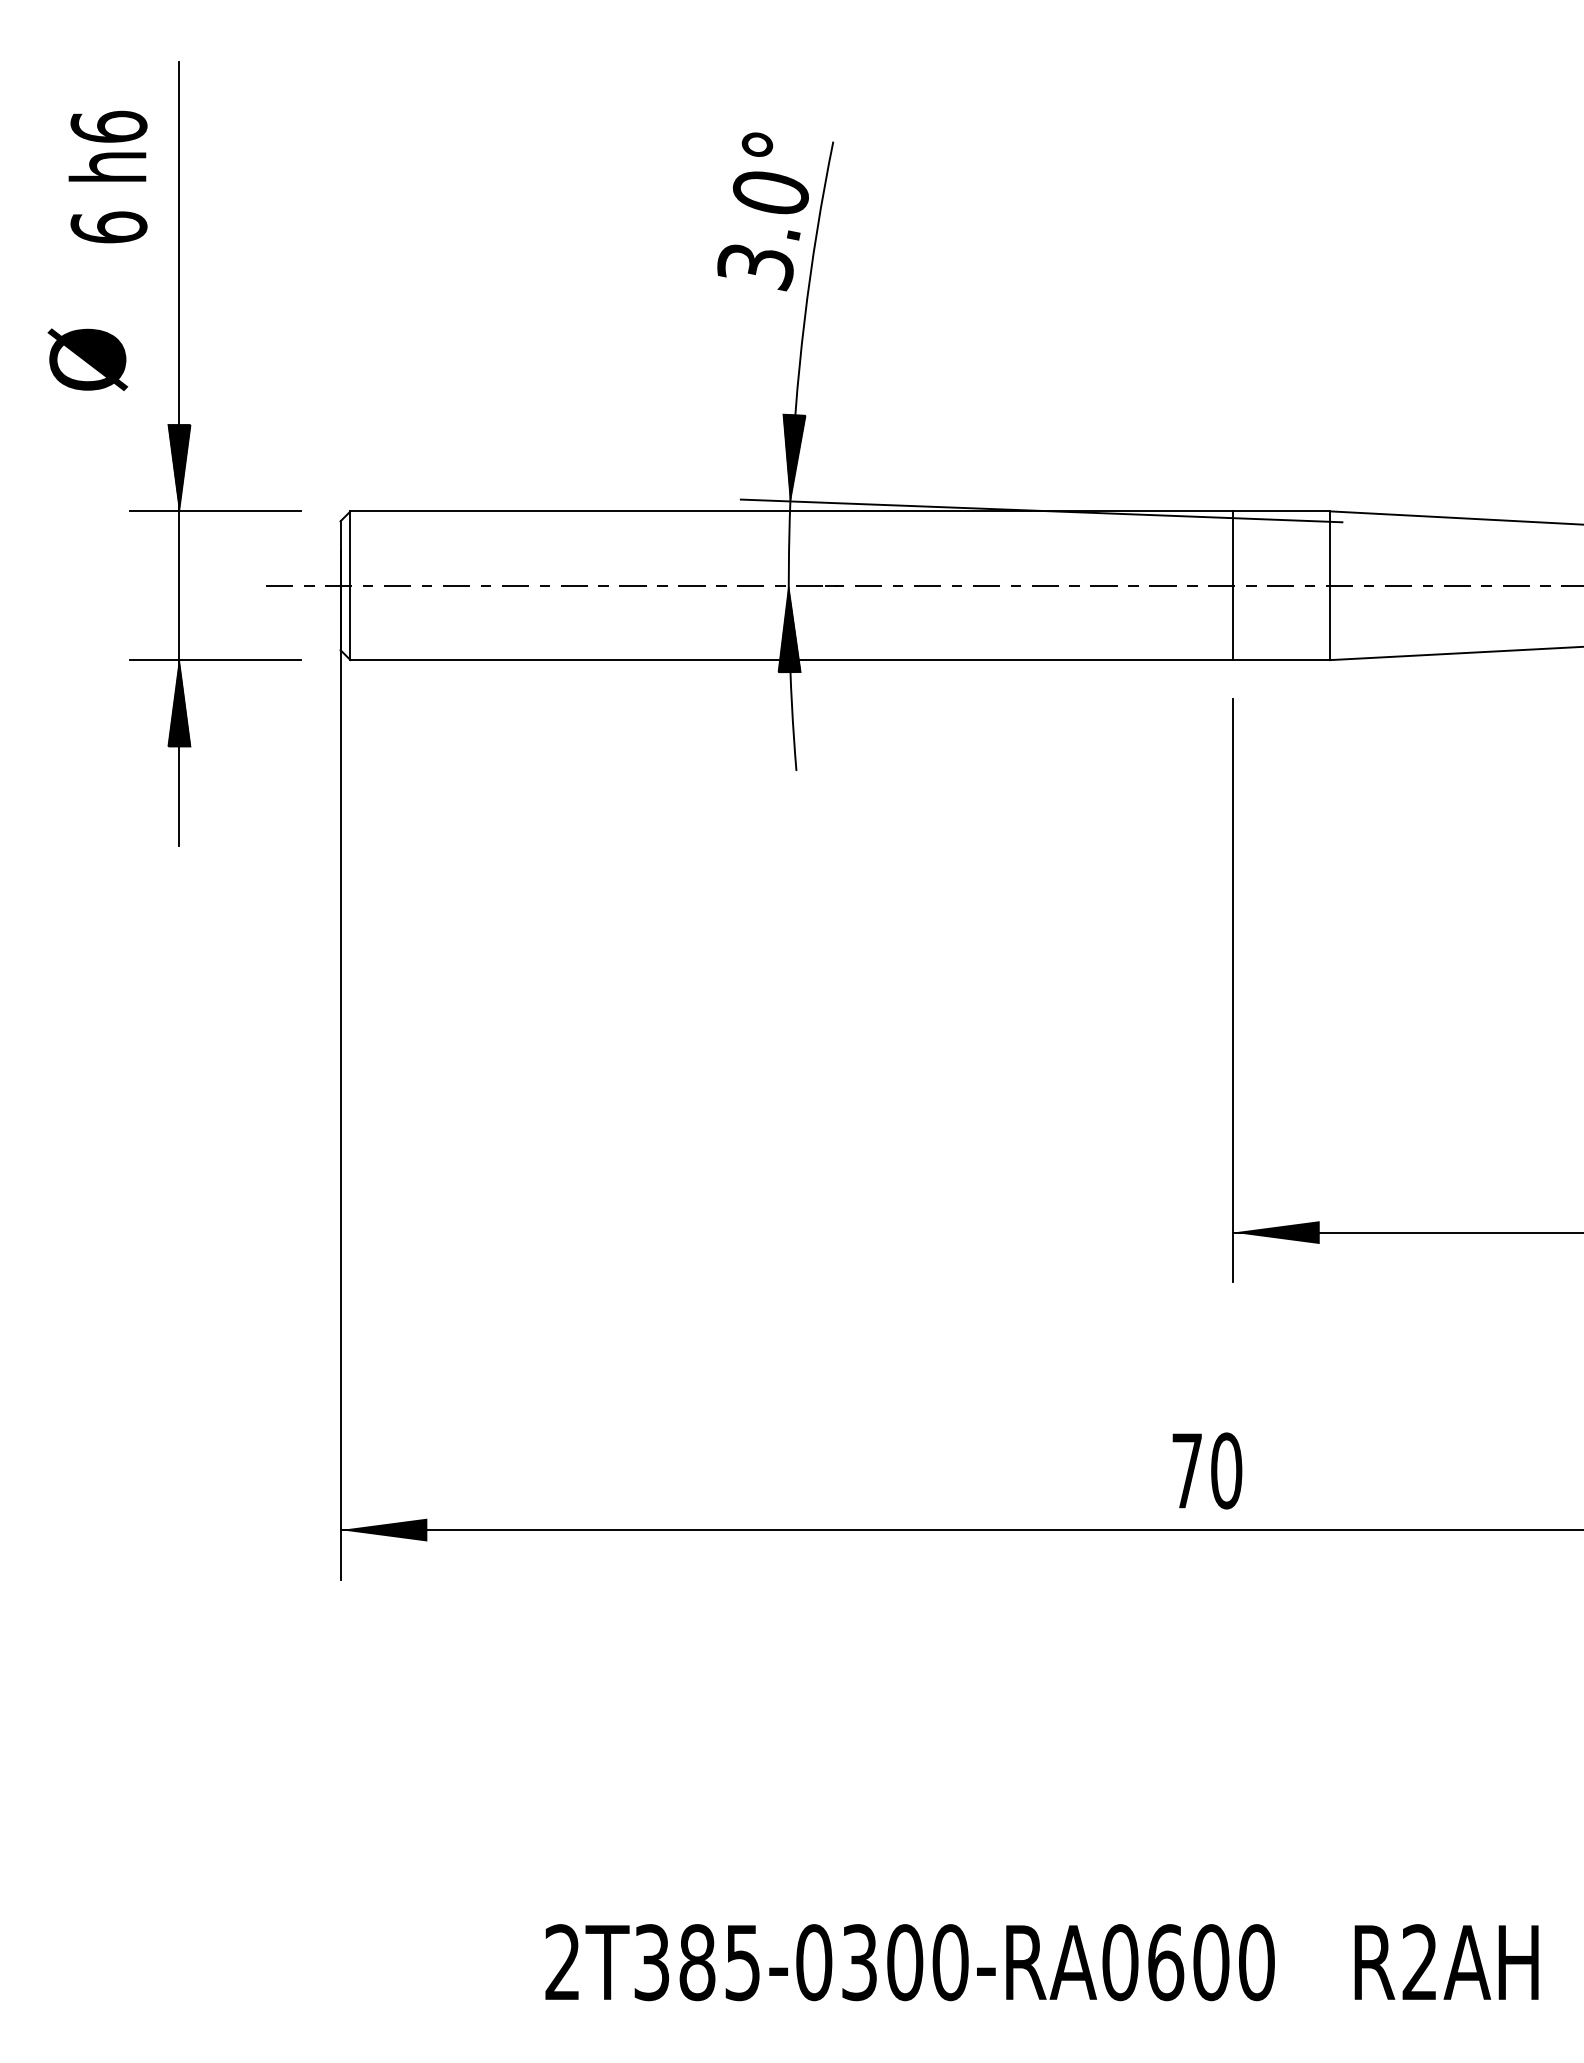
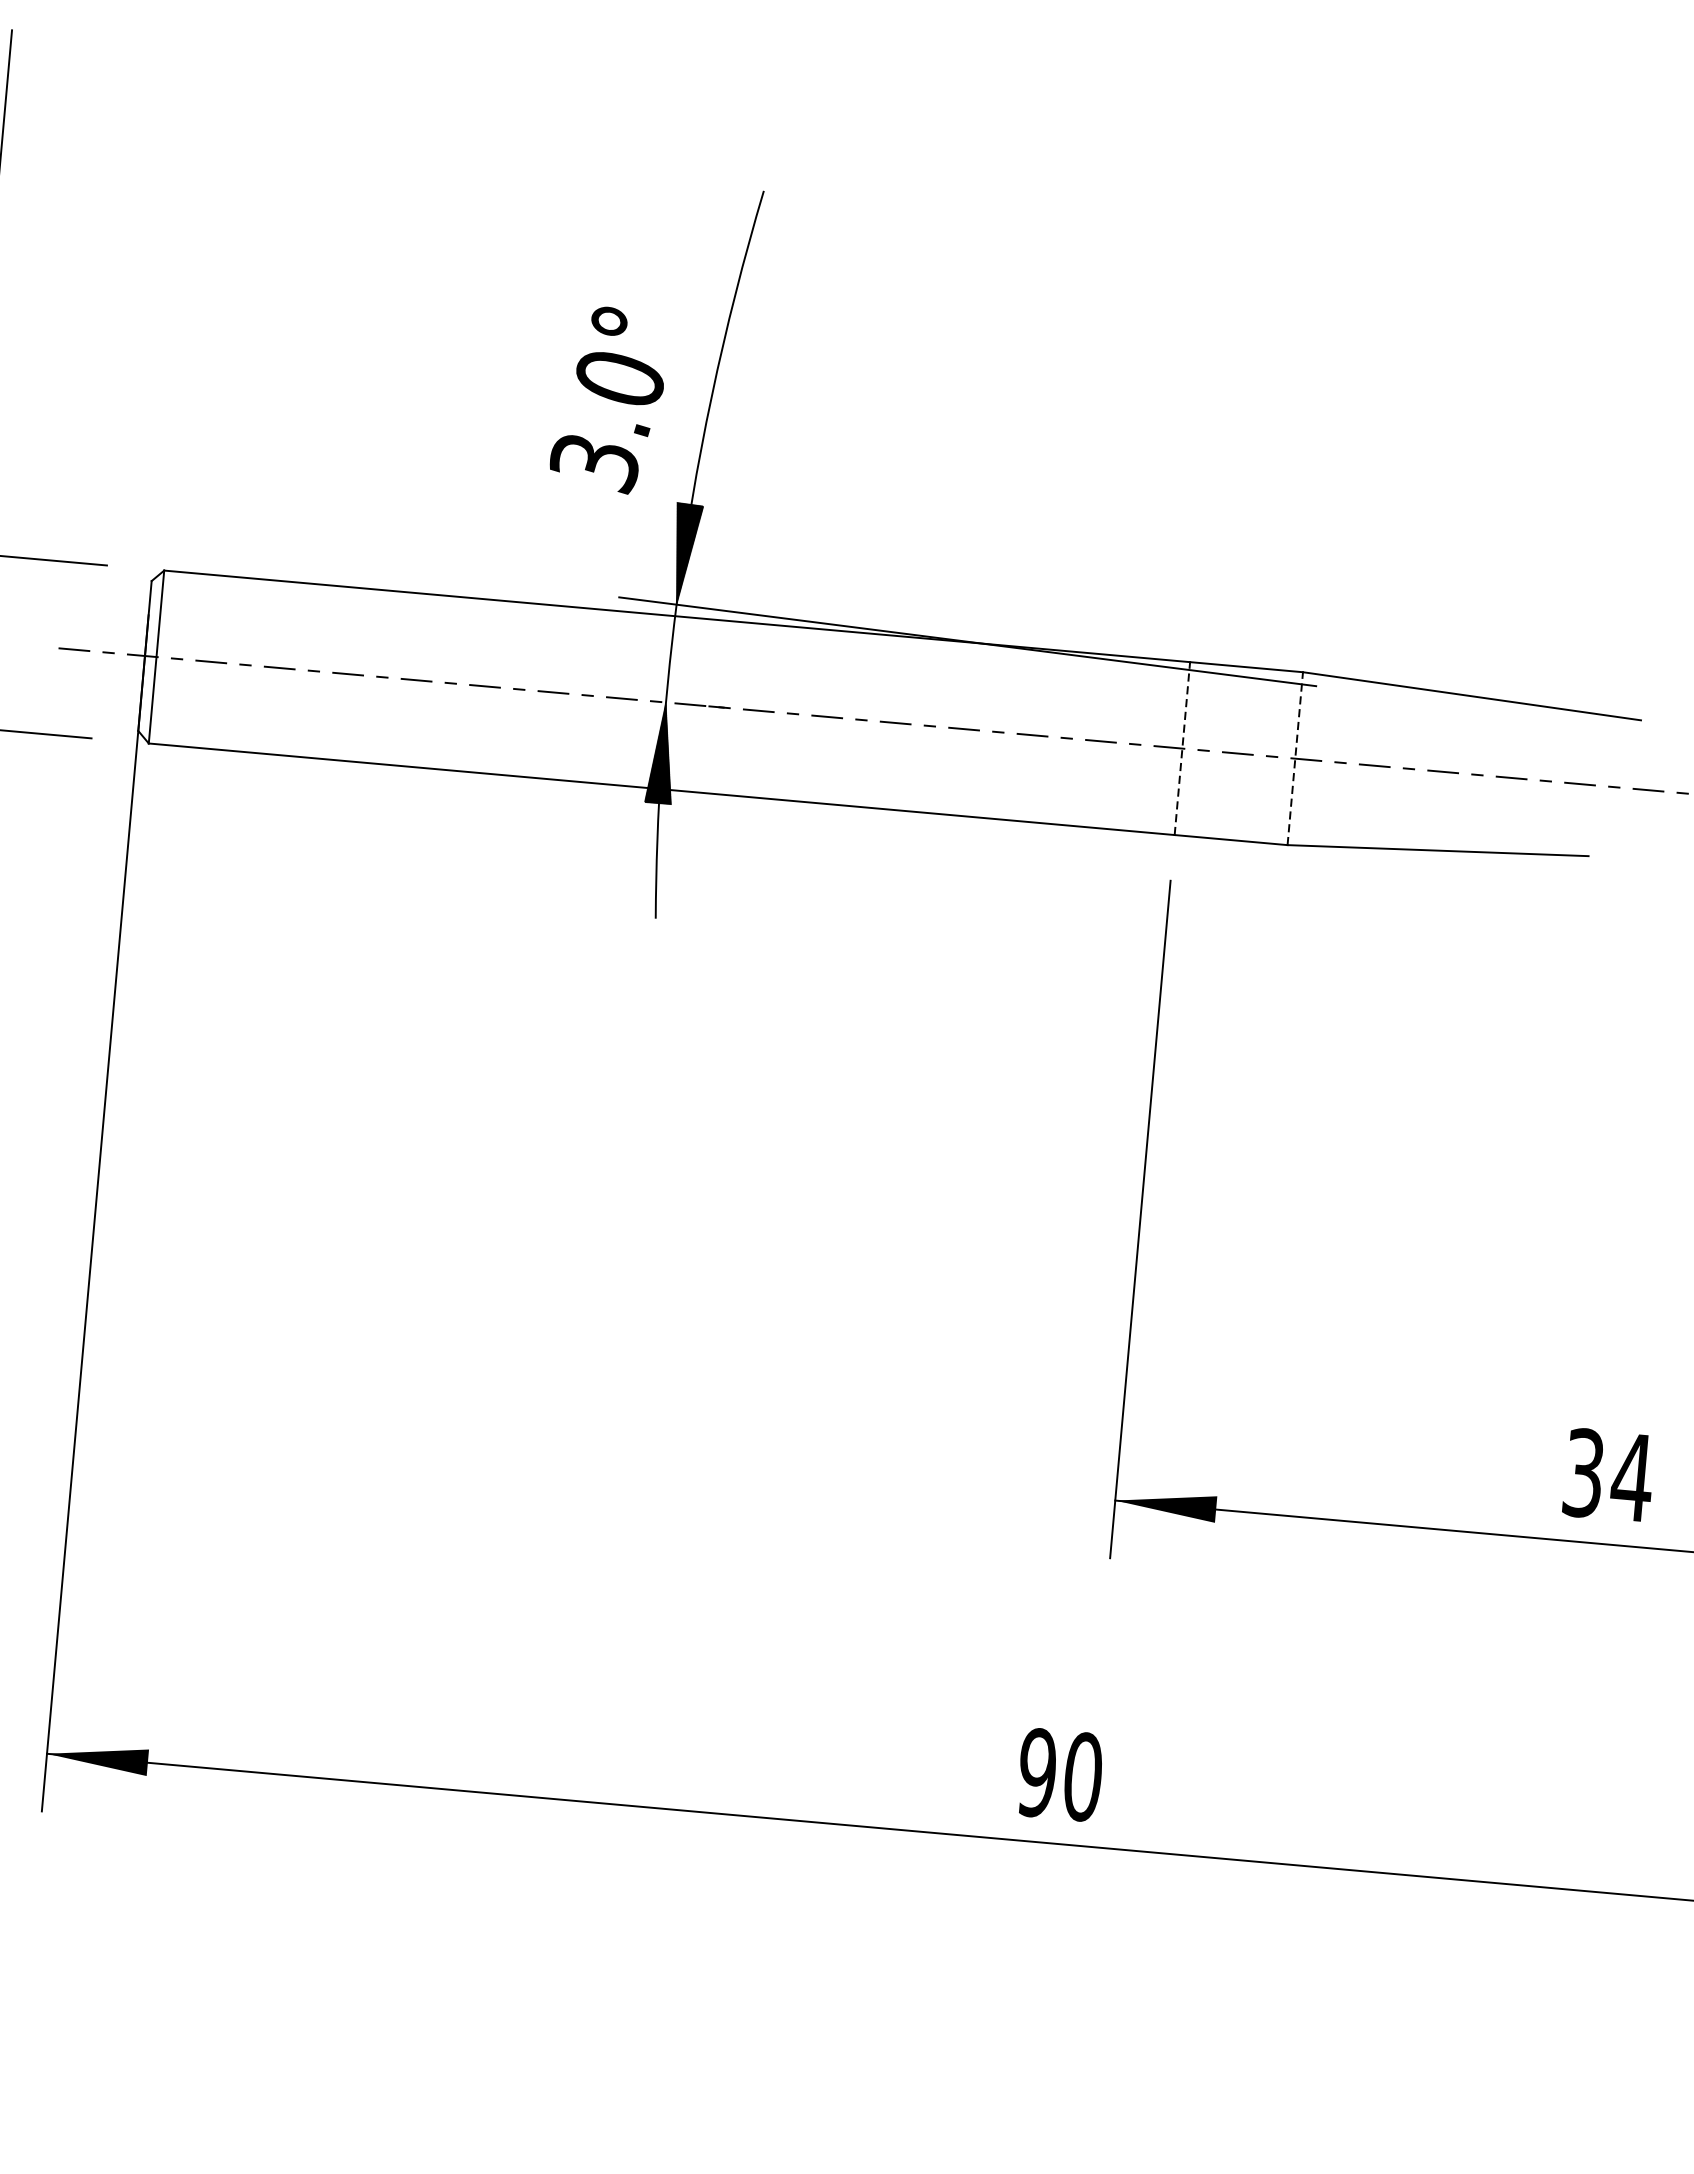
text: (762, 211) -> (608, 399), moved
line: (1232, 585) -> (1181, 748), solid -> dashed
line: (1330, 585) -> (1295, 758), solid -> dashed
text: (1186, 1470) -> (1036, 1772), 70 -> 90

